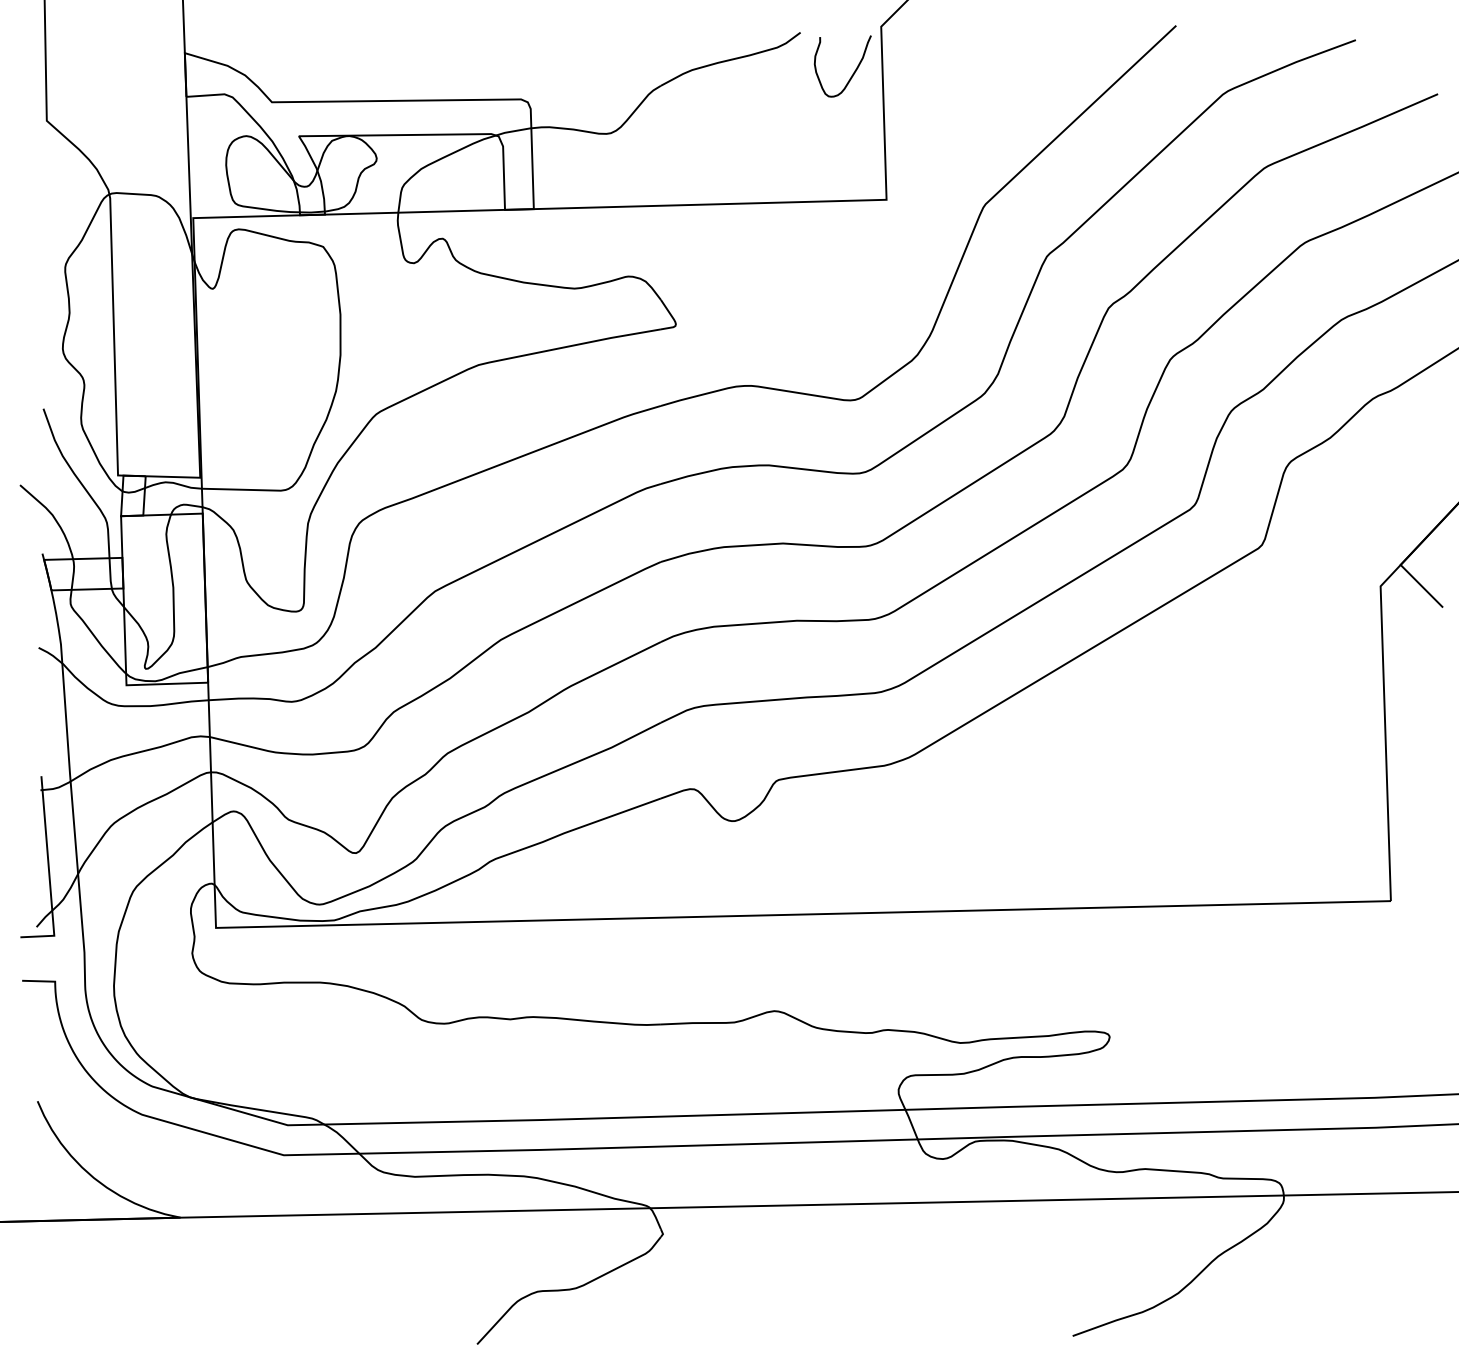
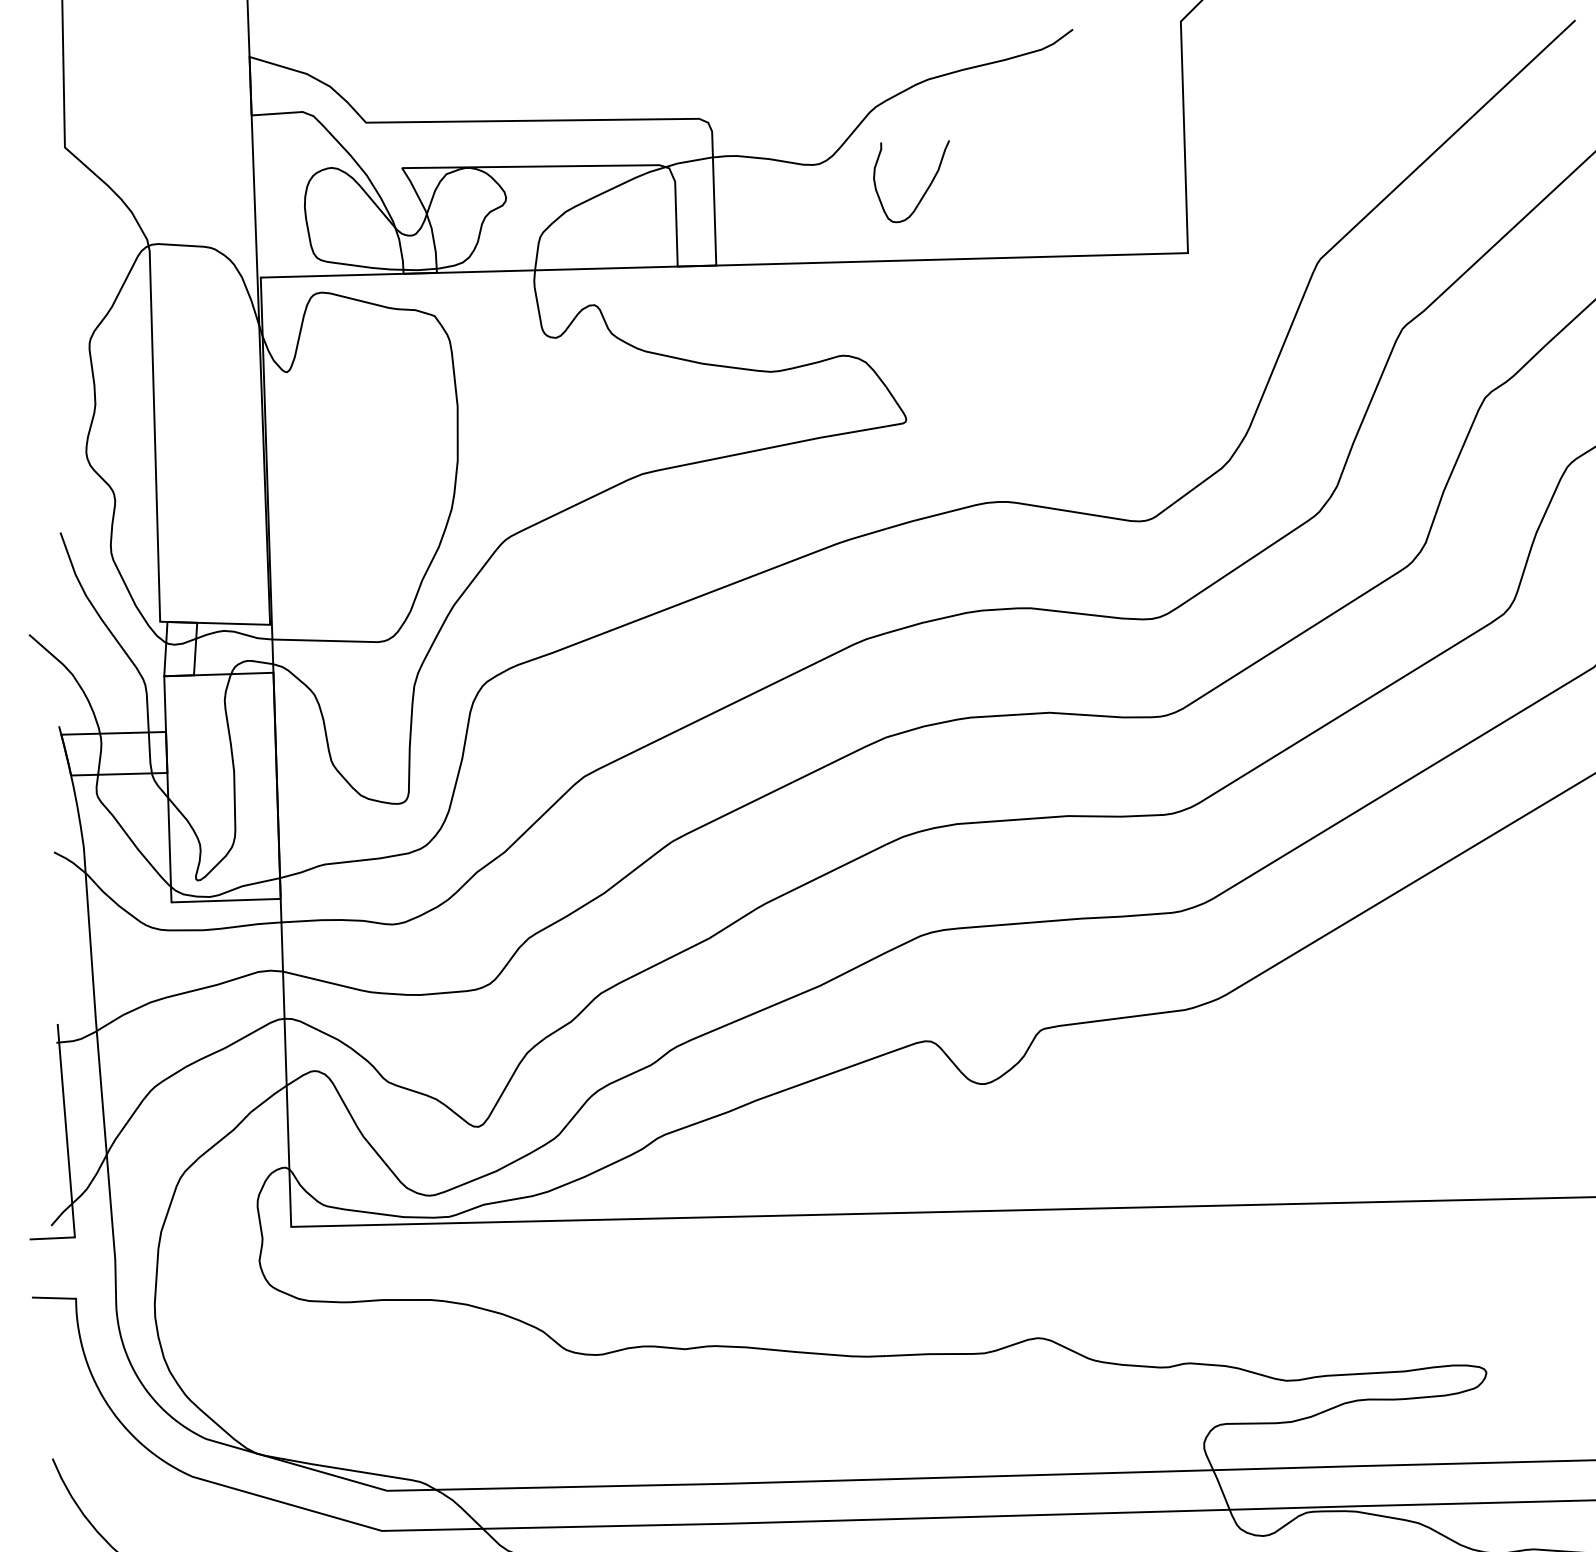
curve: (853, 72) -> (925, 189), moved

